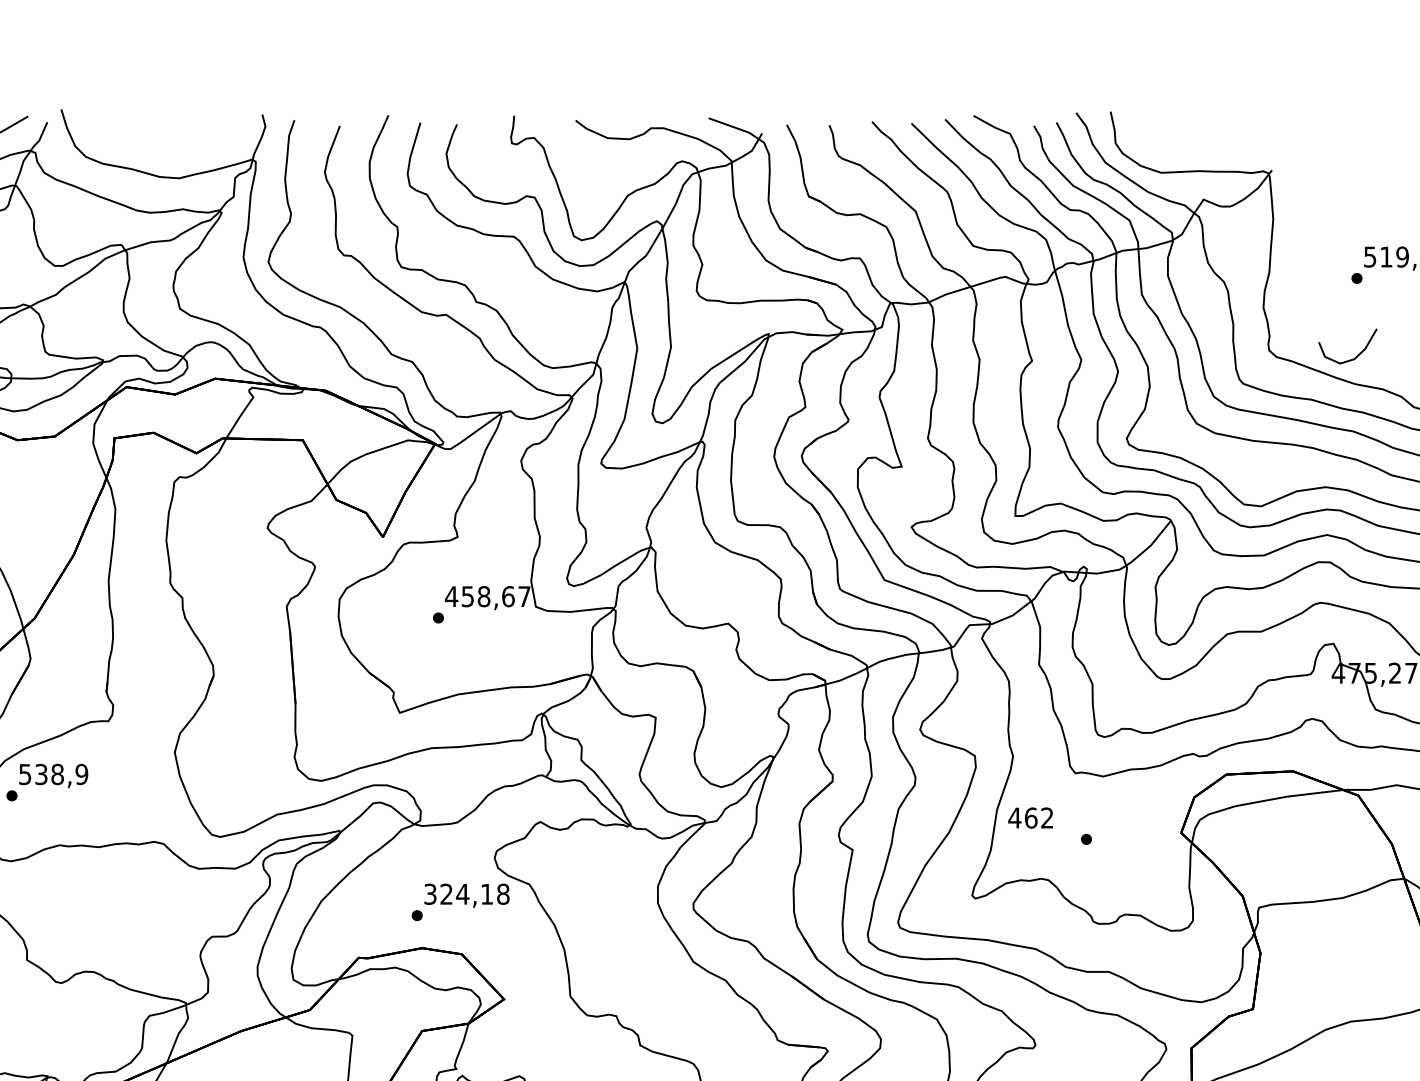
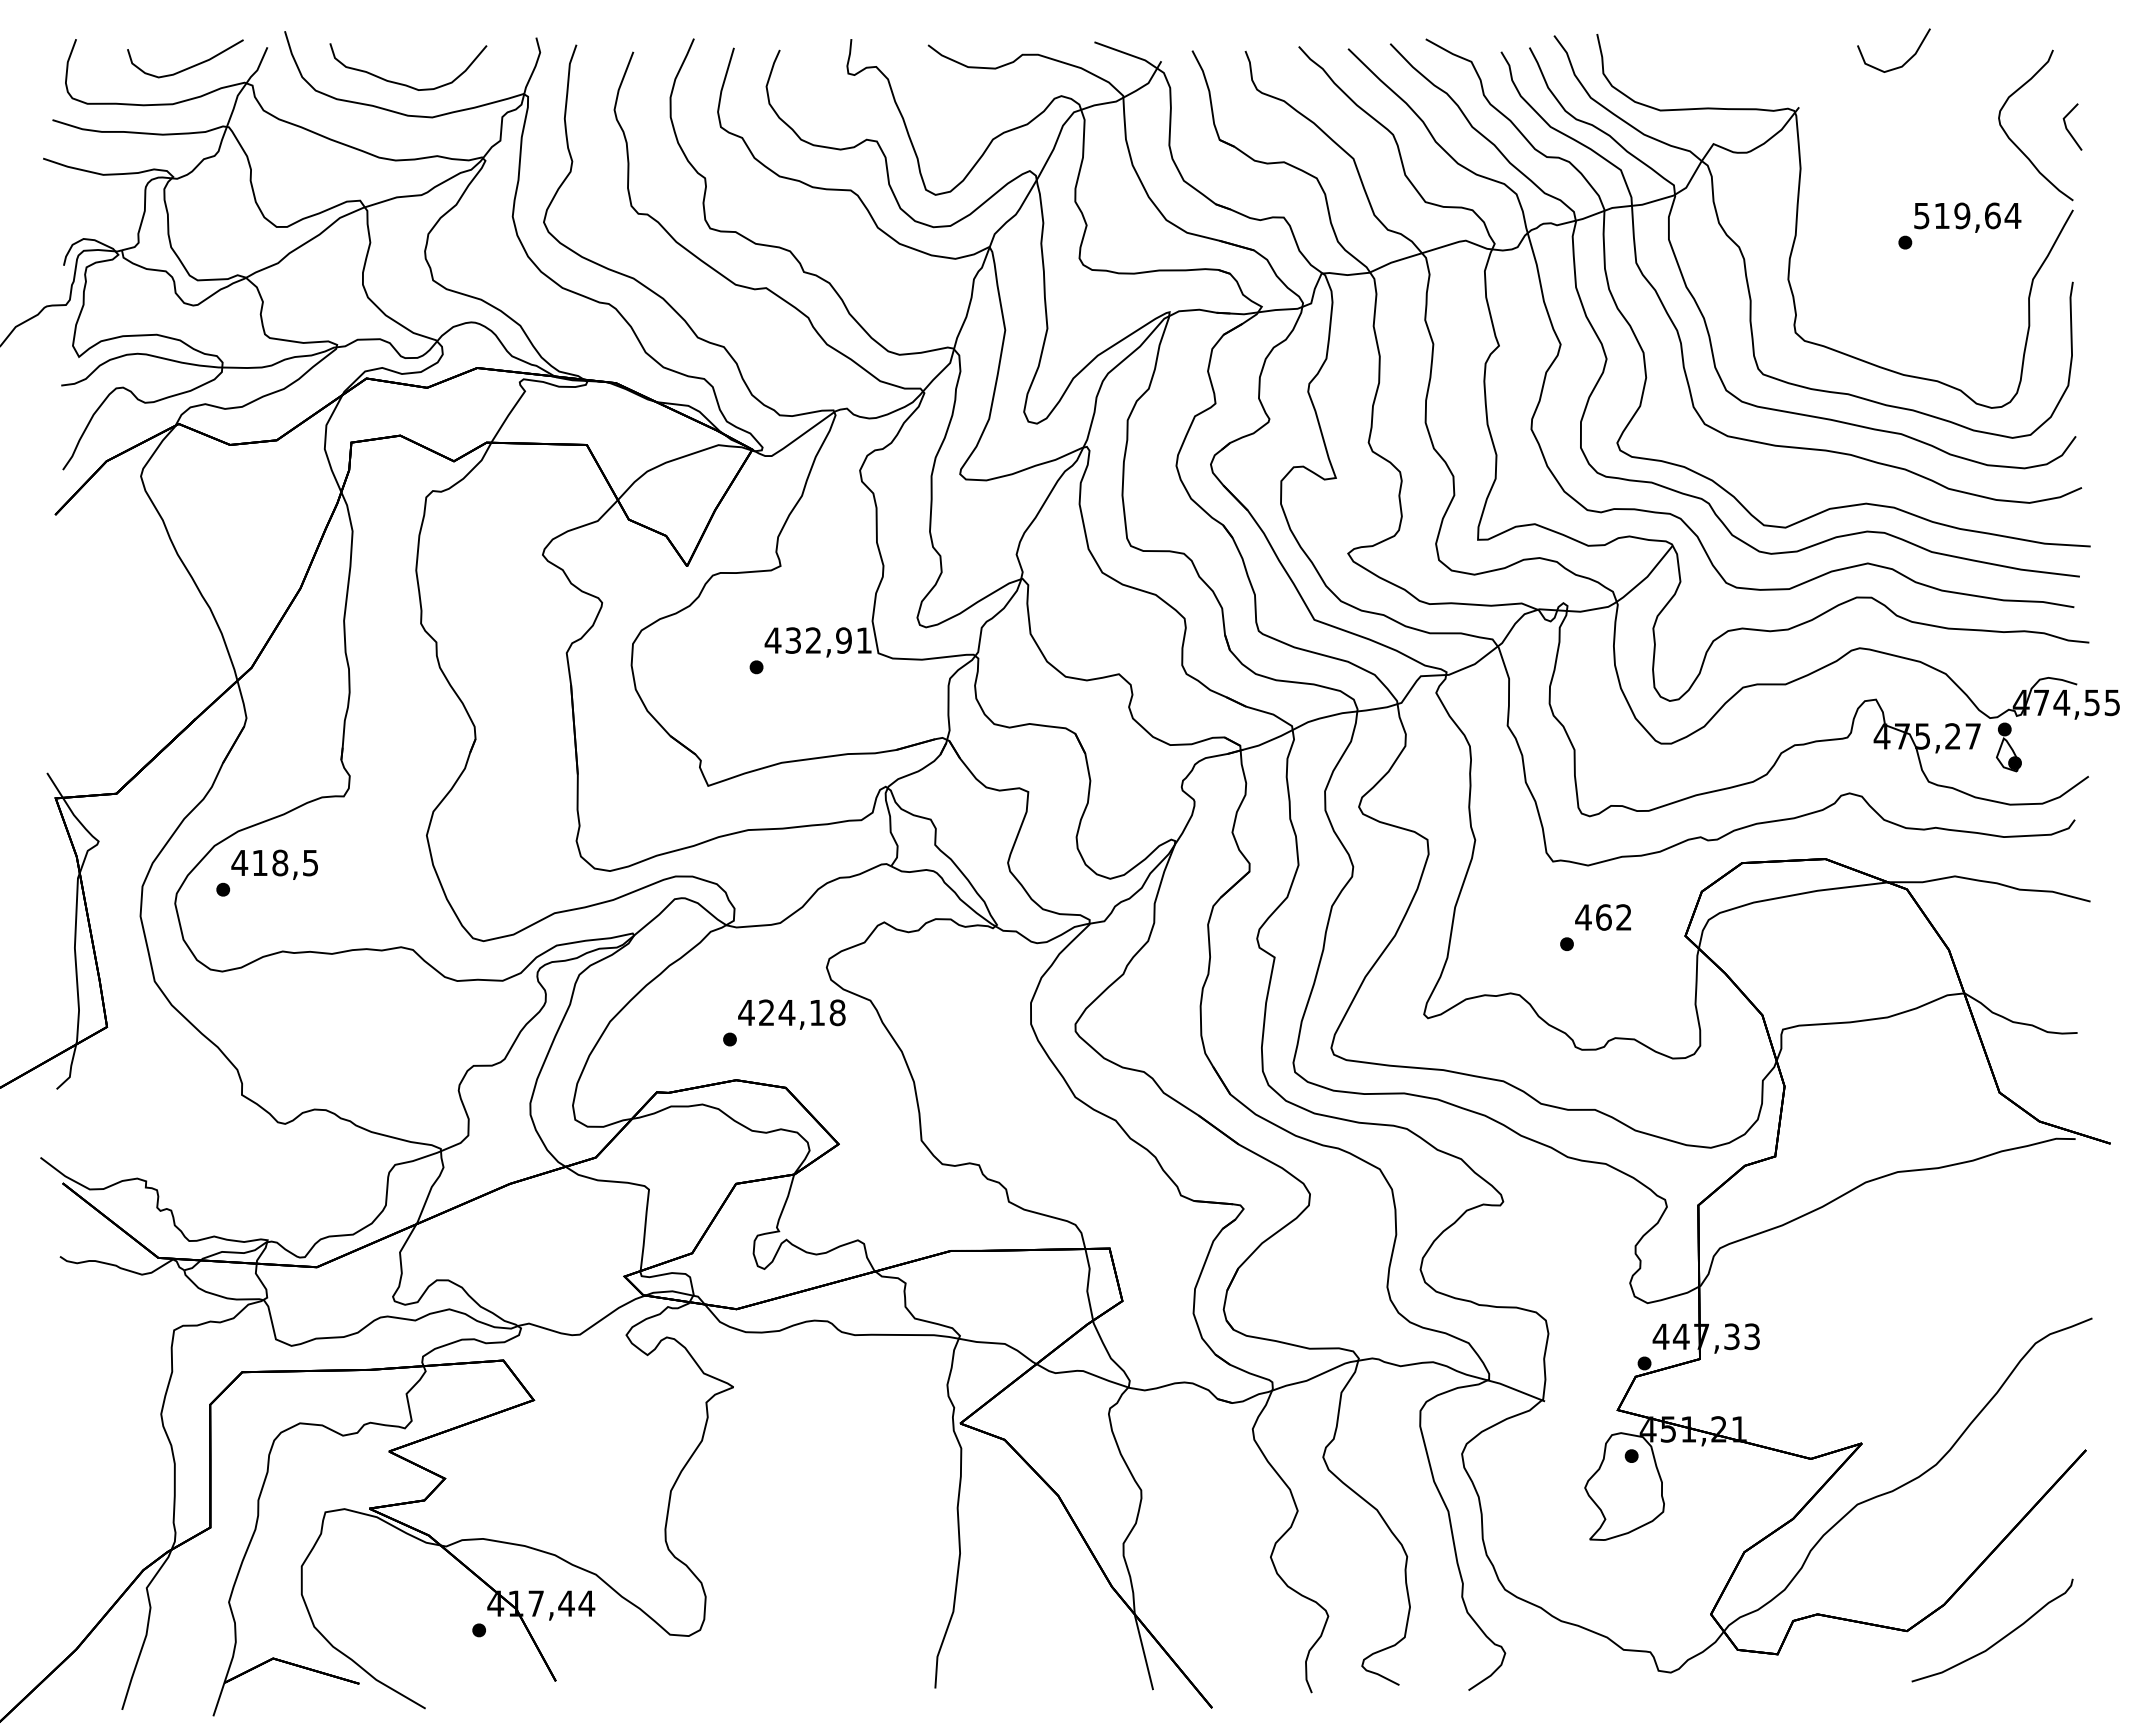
curve: (155, 151) -> (402, 83), added
part: (1356, 355) -> (1904, 62), moved
text: (495, 596) -> (828, 640), 458,67 -> 432,91
text: (53, 774) -> (274, 862), 538,9 -> 418,5
text: (1030, 818) -> (1602, 917), moved
text: (430, 894) -> (746, 1012), 324,18 -> 424,18

